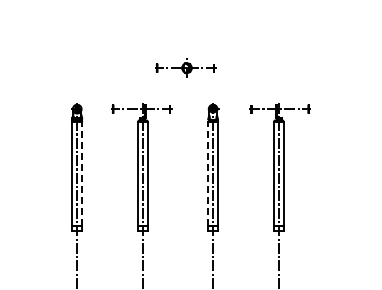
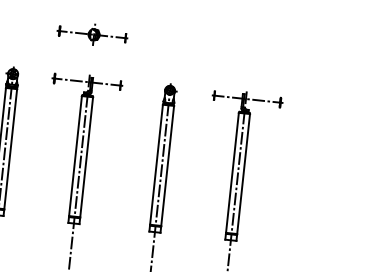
part: (185, 67) -> (92, 33), moved
line: (82, 173) -> (11, 149), dashed -> solid
line: (208, 173) -> (156, 164), dashed -> solid

